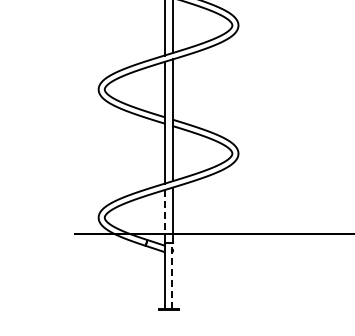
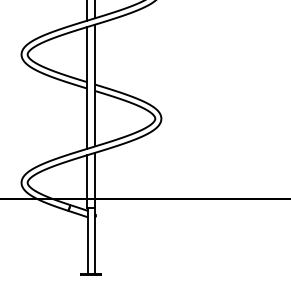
line: (164, 211) -> (87, 176), dashed -> solid
line: (172, 275) -> (95, 240), dashed -> solid

